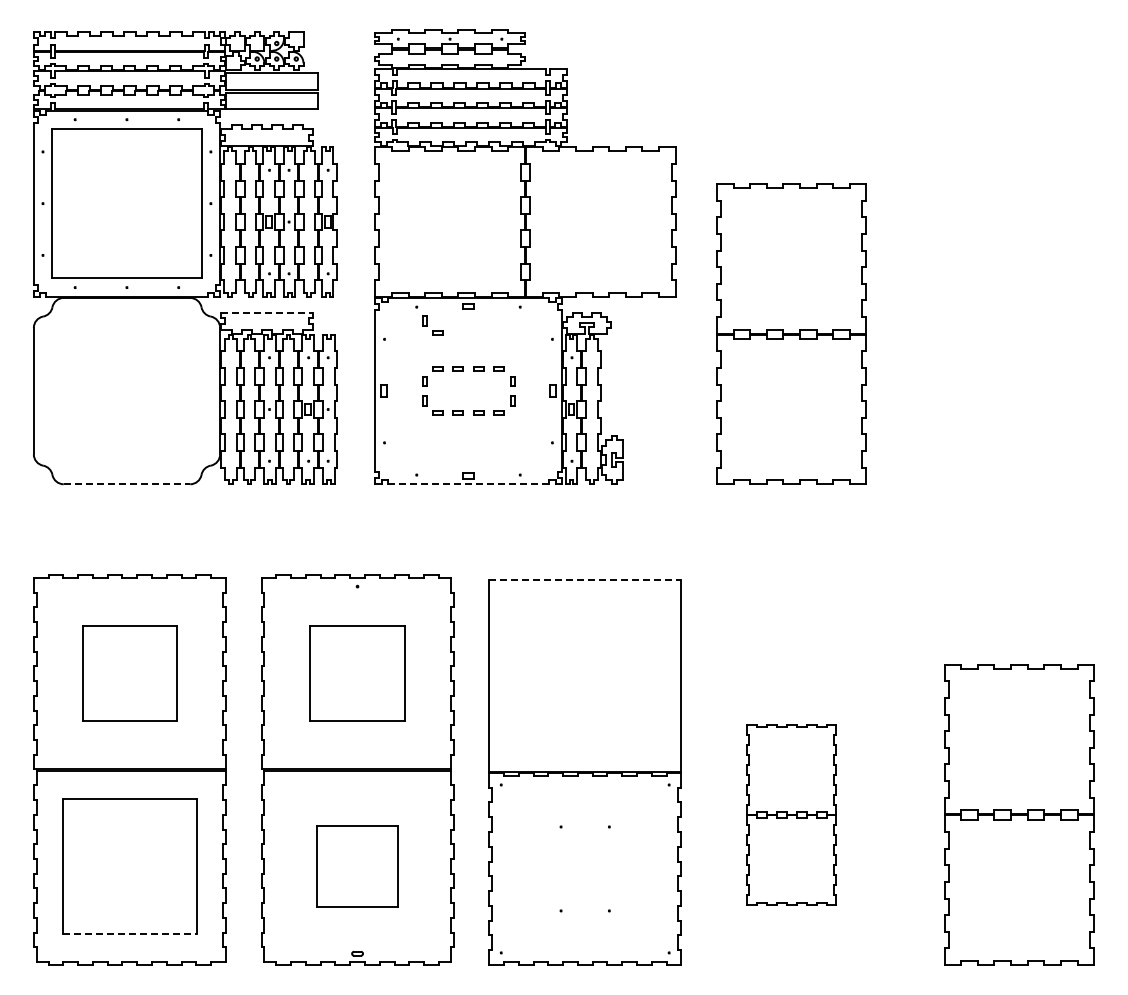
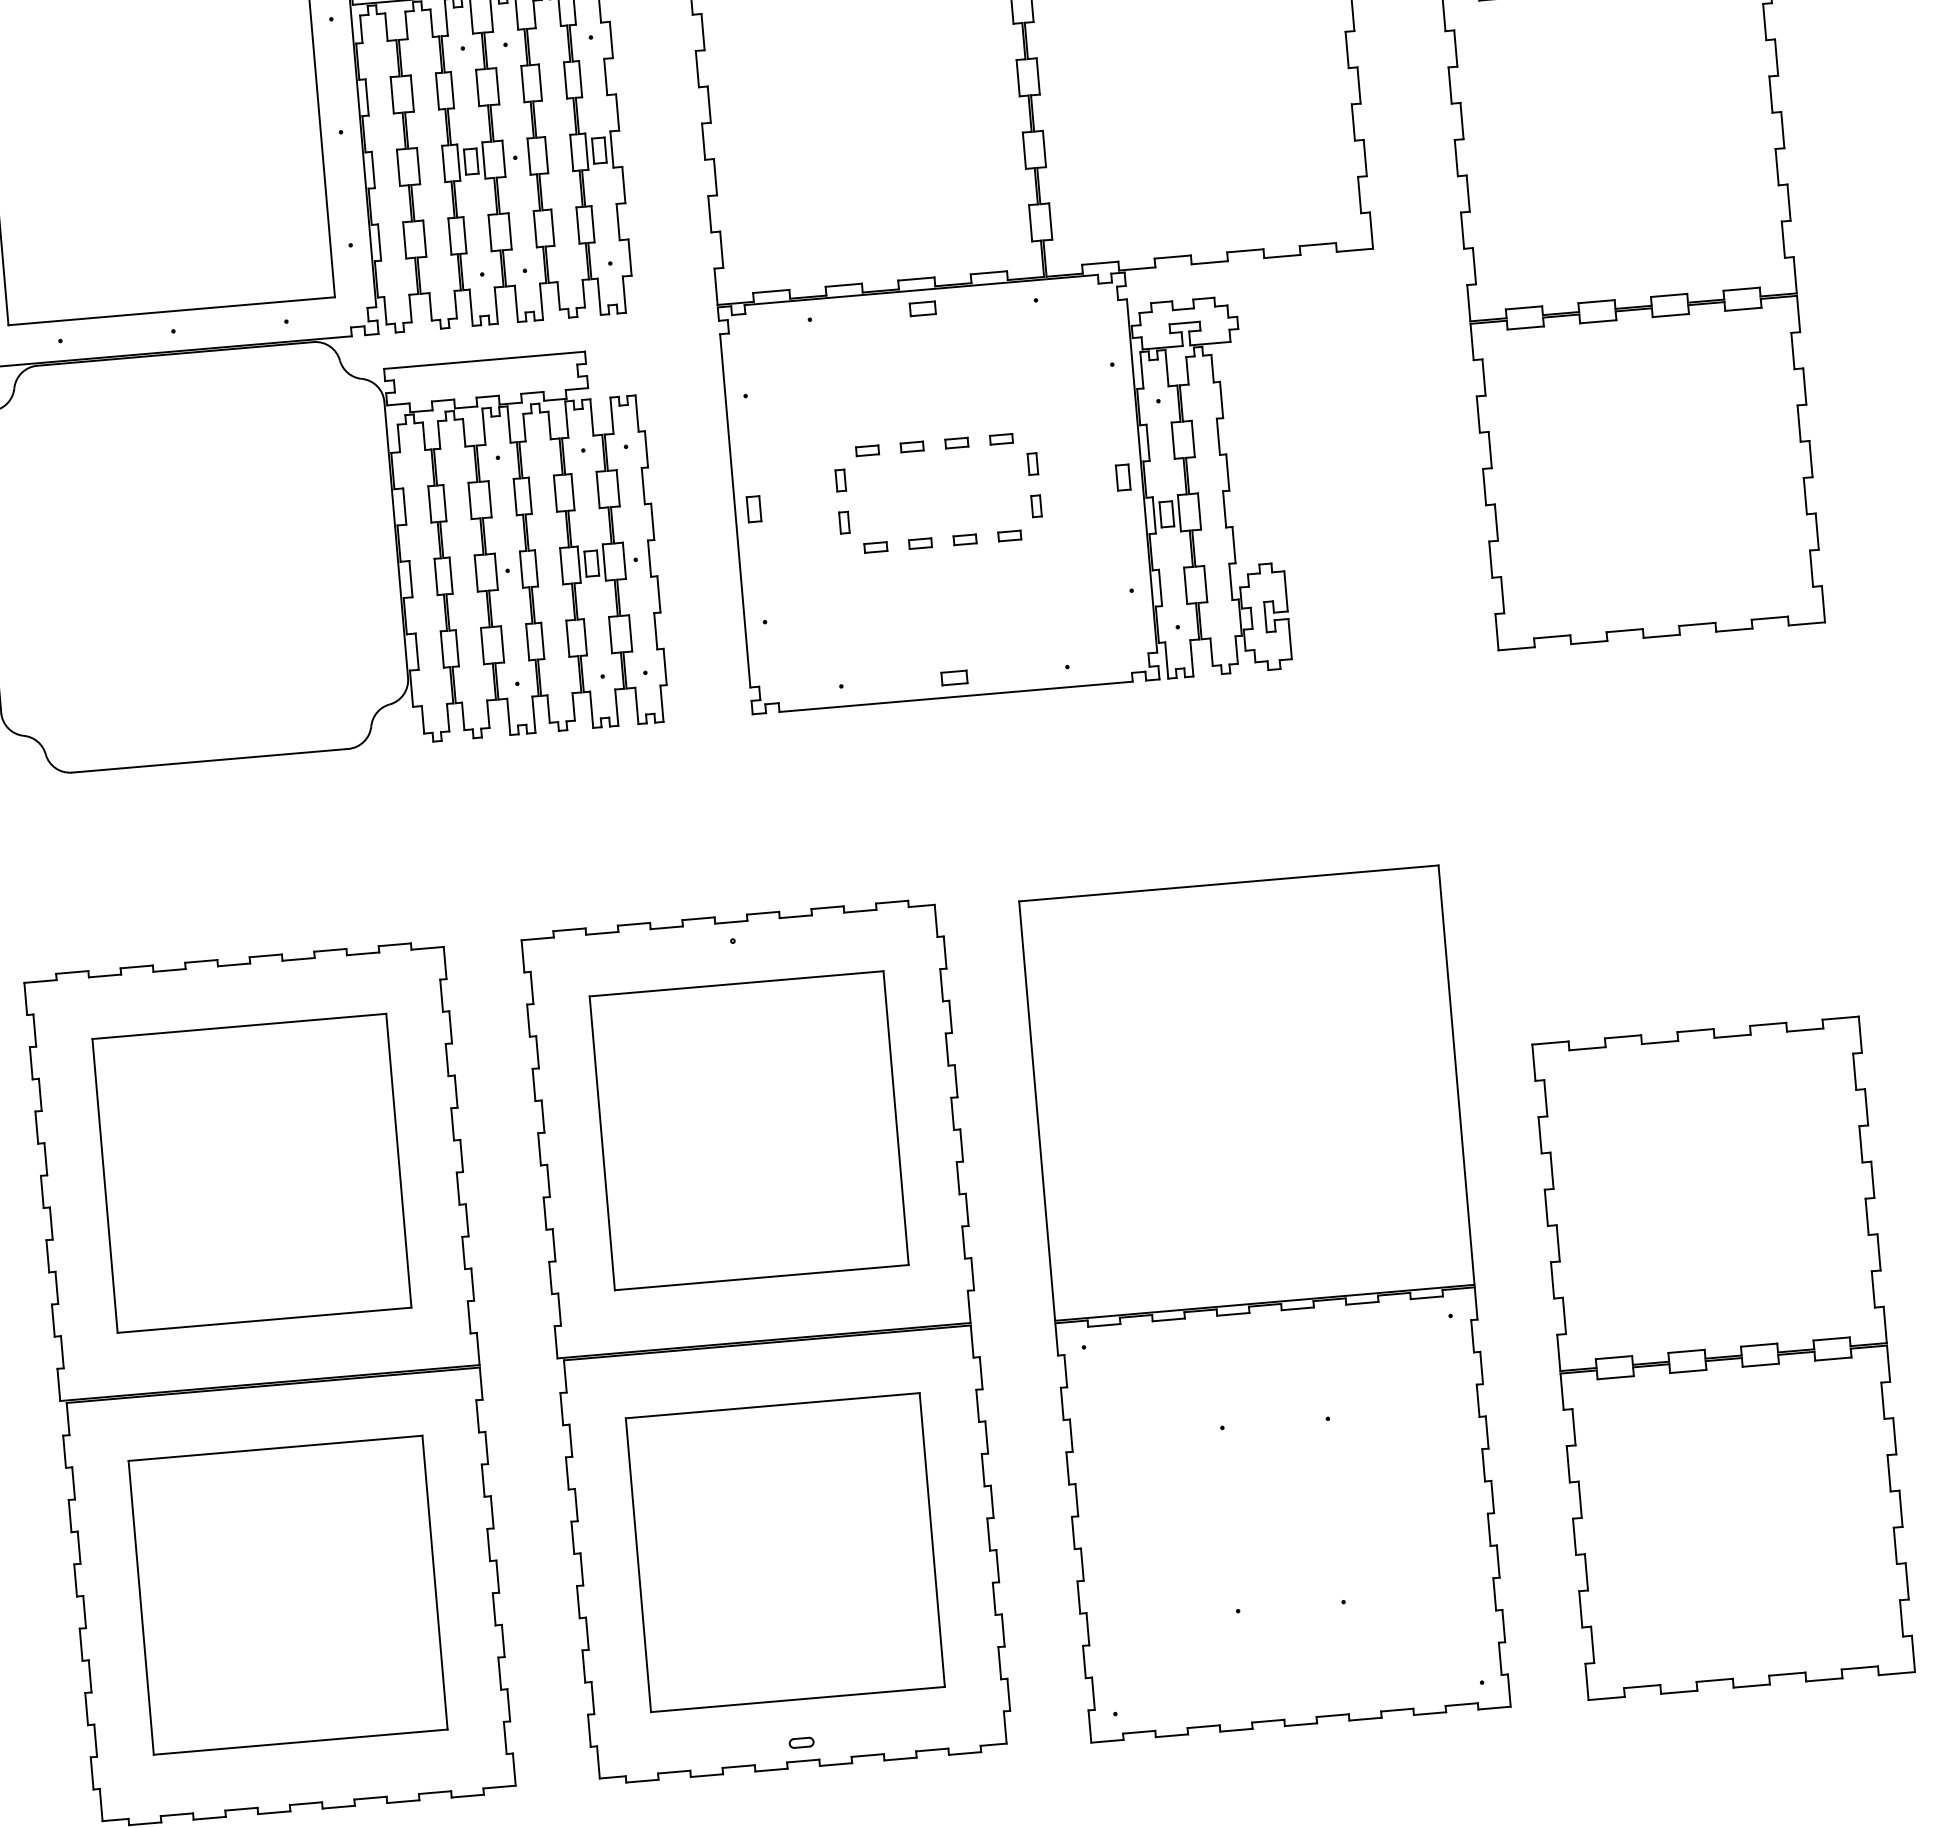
line: (267, 312) -> (484, 359), dashed -> solid
part: (432, 325) -> (847, 356), removed
line: (127, 484) -> (211, 761), dashed -> solid
line: (468, 484) -> (956, 697), dashed -> solid
line: (585, 579) -> (1229, 882), dashed -> solid
part: (129, 673) -> (251, 1173), size x1.43
part: (357, 673) -> (749, 1130), size x1.43
part: (791, 814) -> (1723, 1357), size x1.67
part: (357, 866) -> (785, 1552), size x1.67
line: (130, 933) -> (302, 1741), dashed -> solid

